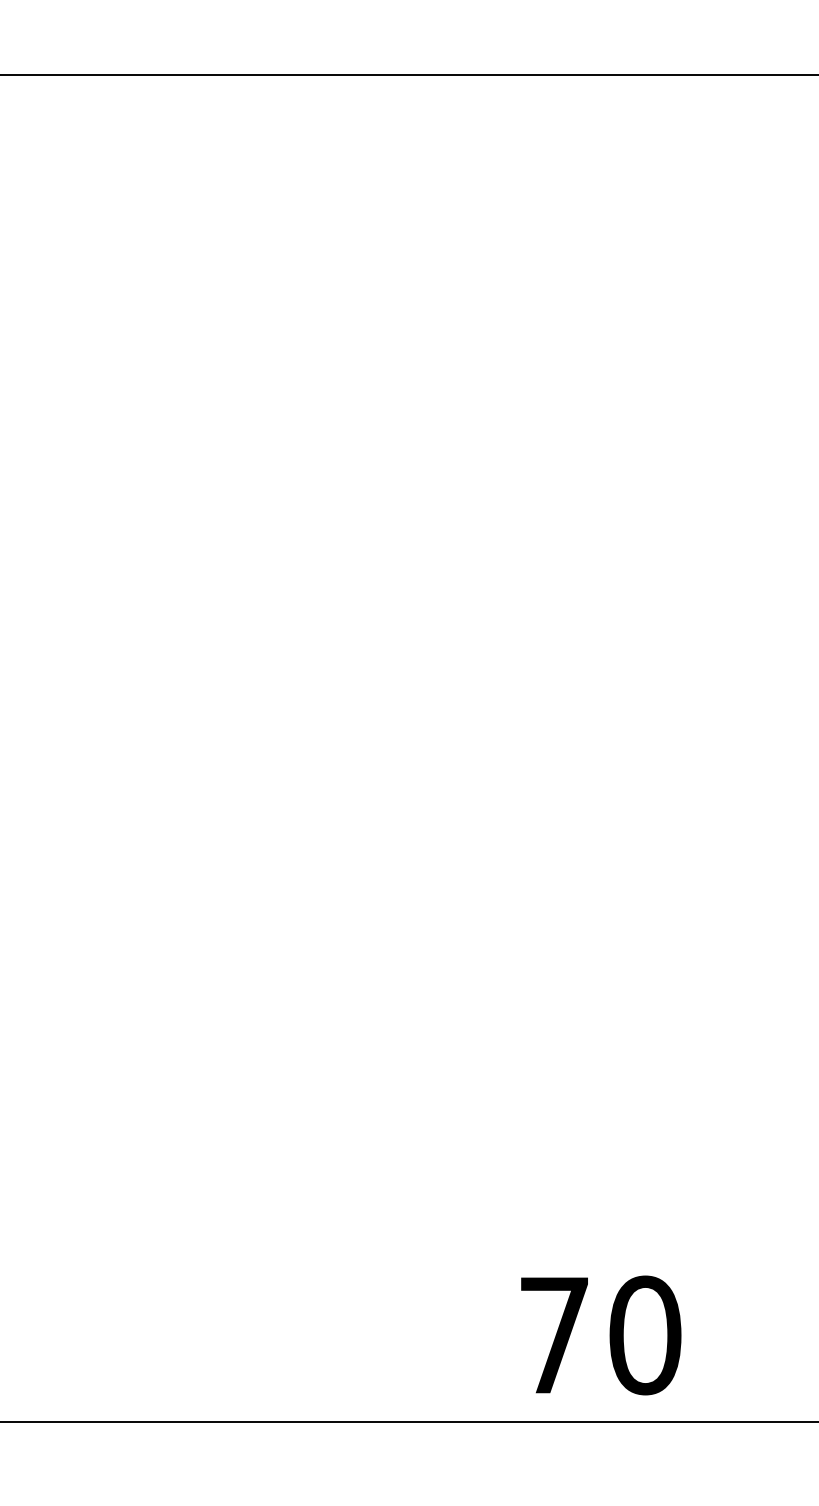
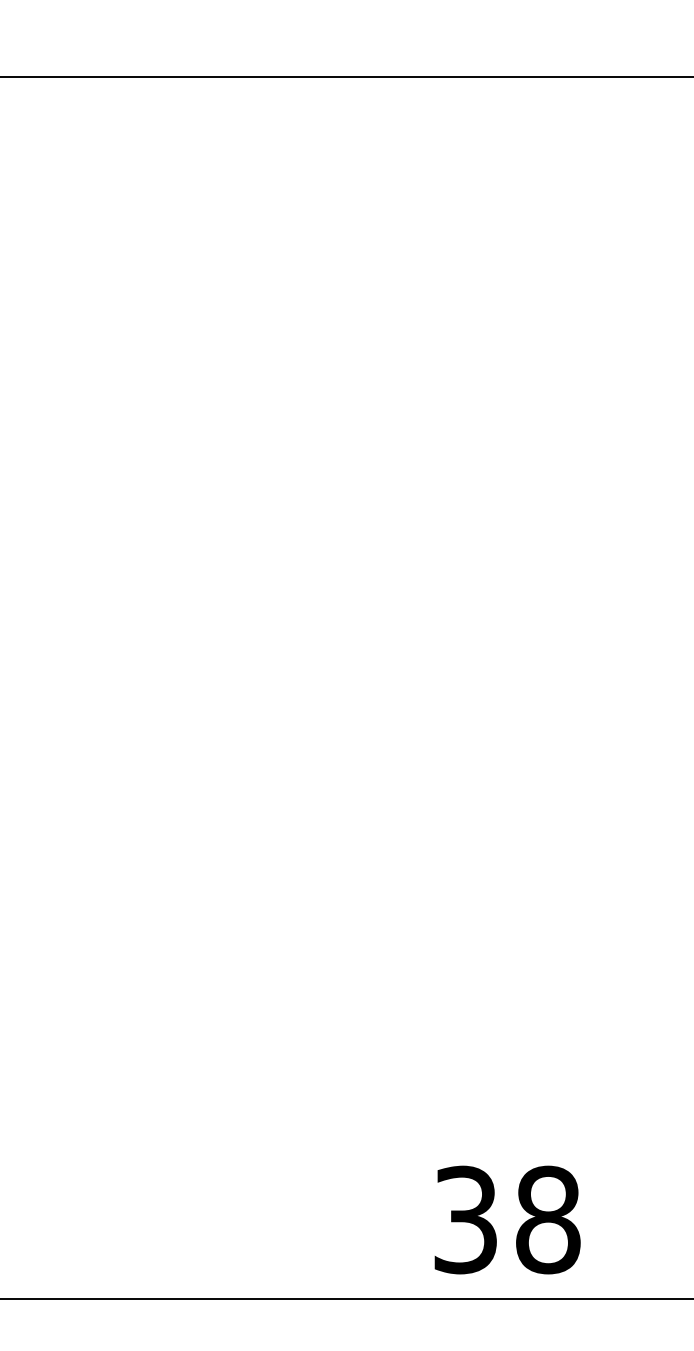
text: (600, 1335) -> (507, 1220), 70 -> 38

